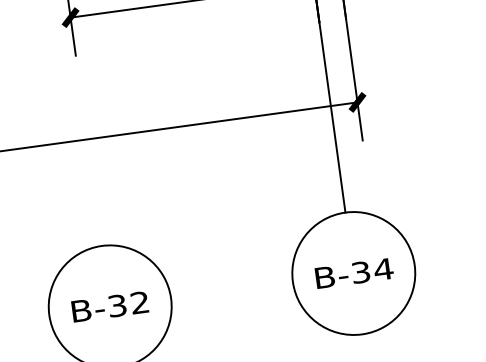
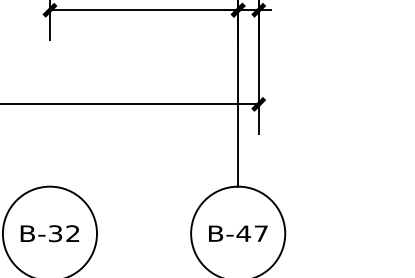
text: (372, 270) -> (252, 233), B-34 -> B-47

